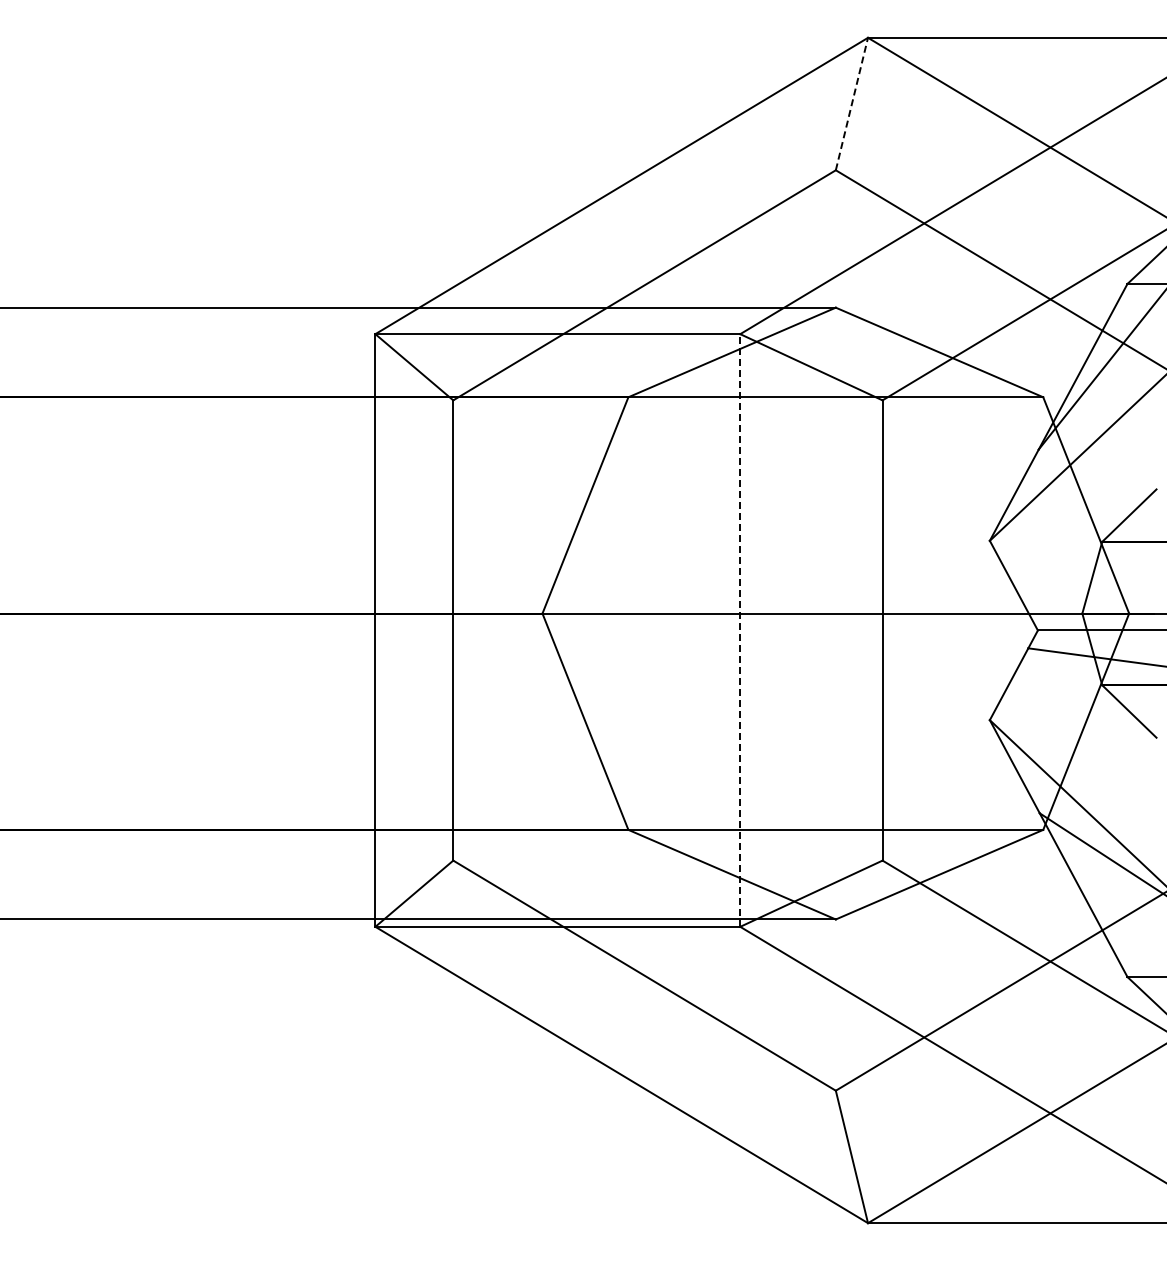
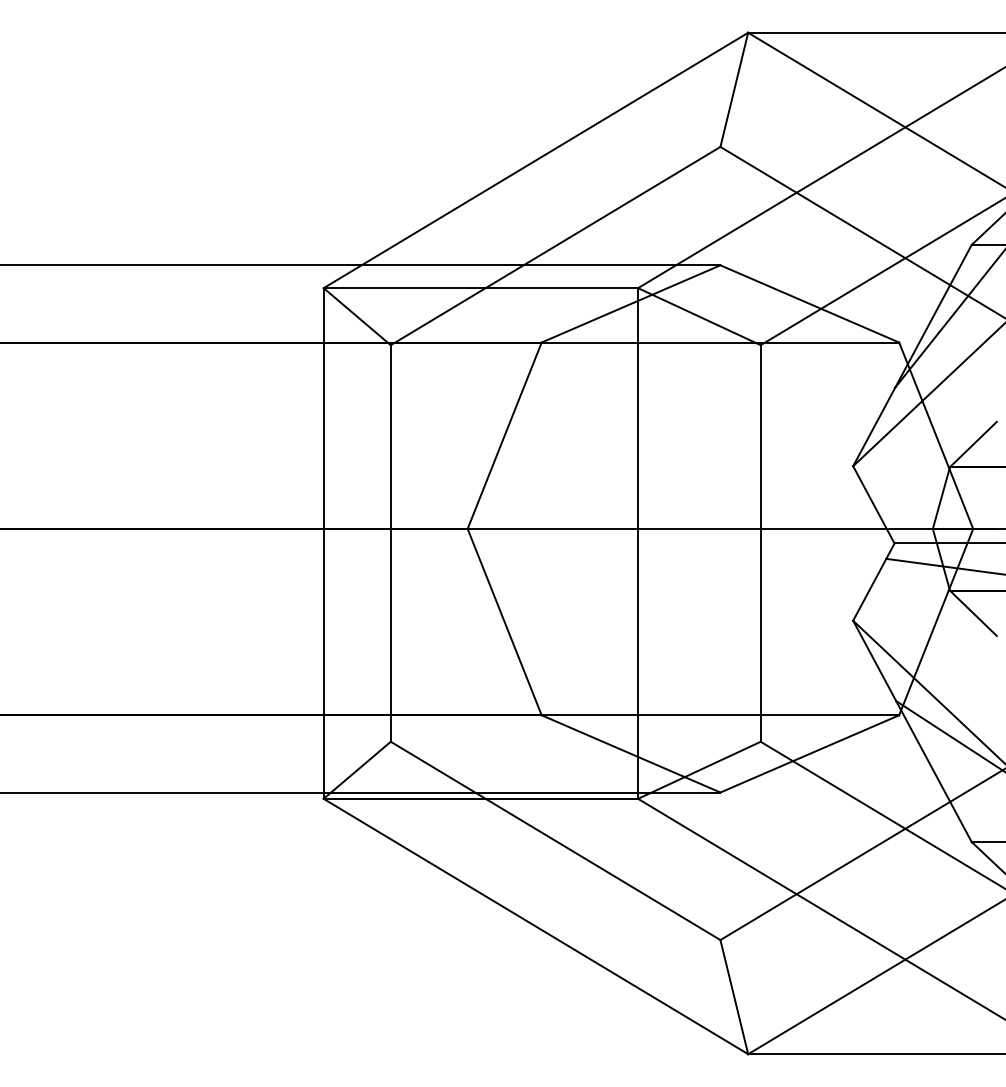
line: (852, 103) -> (734, 89), dashed -> solid
line: (740, 630) -> (638, 543), dashed -> solid

